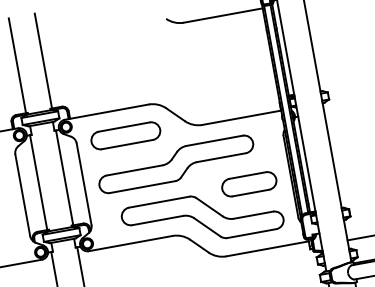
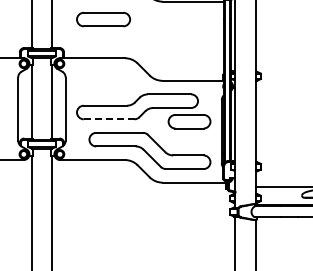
part: (125, 135) -> (103, 19), moved
part: (249, 184) -> (189, 121), moved
line: (141, 187) -> (108, 119), solid -> dashed

